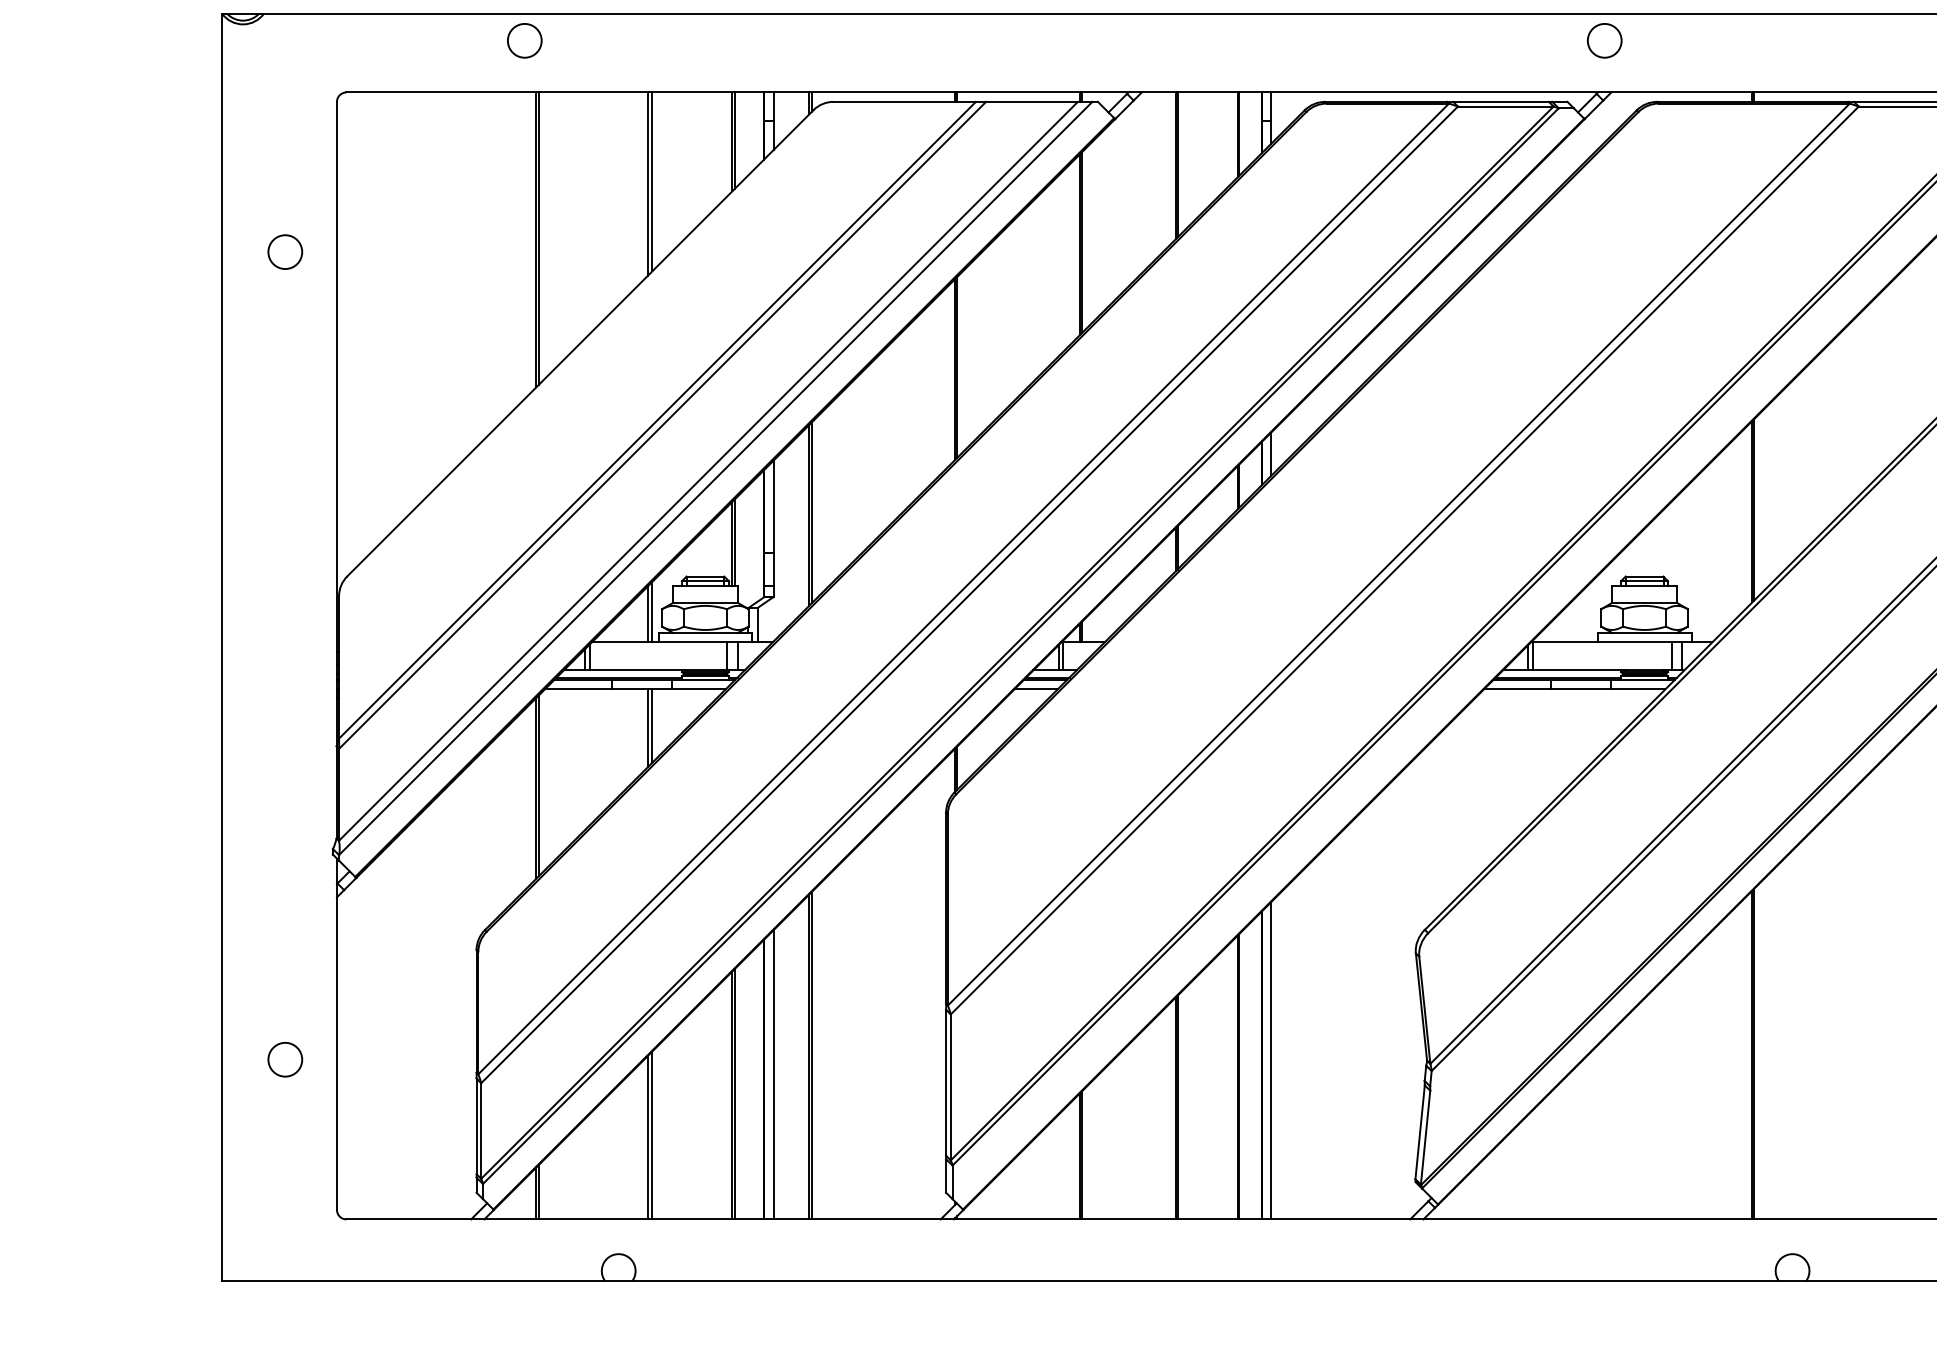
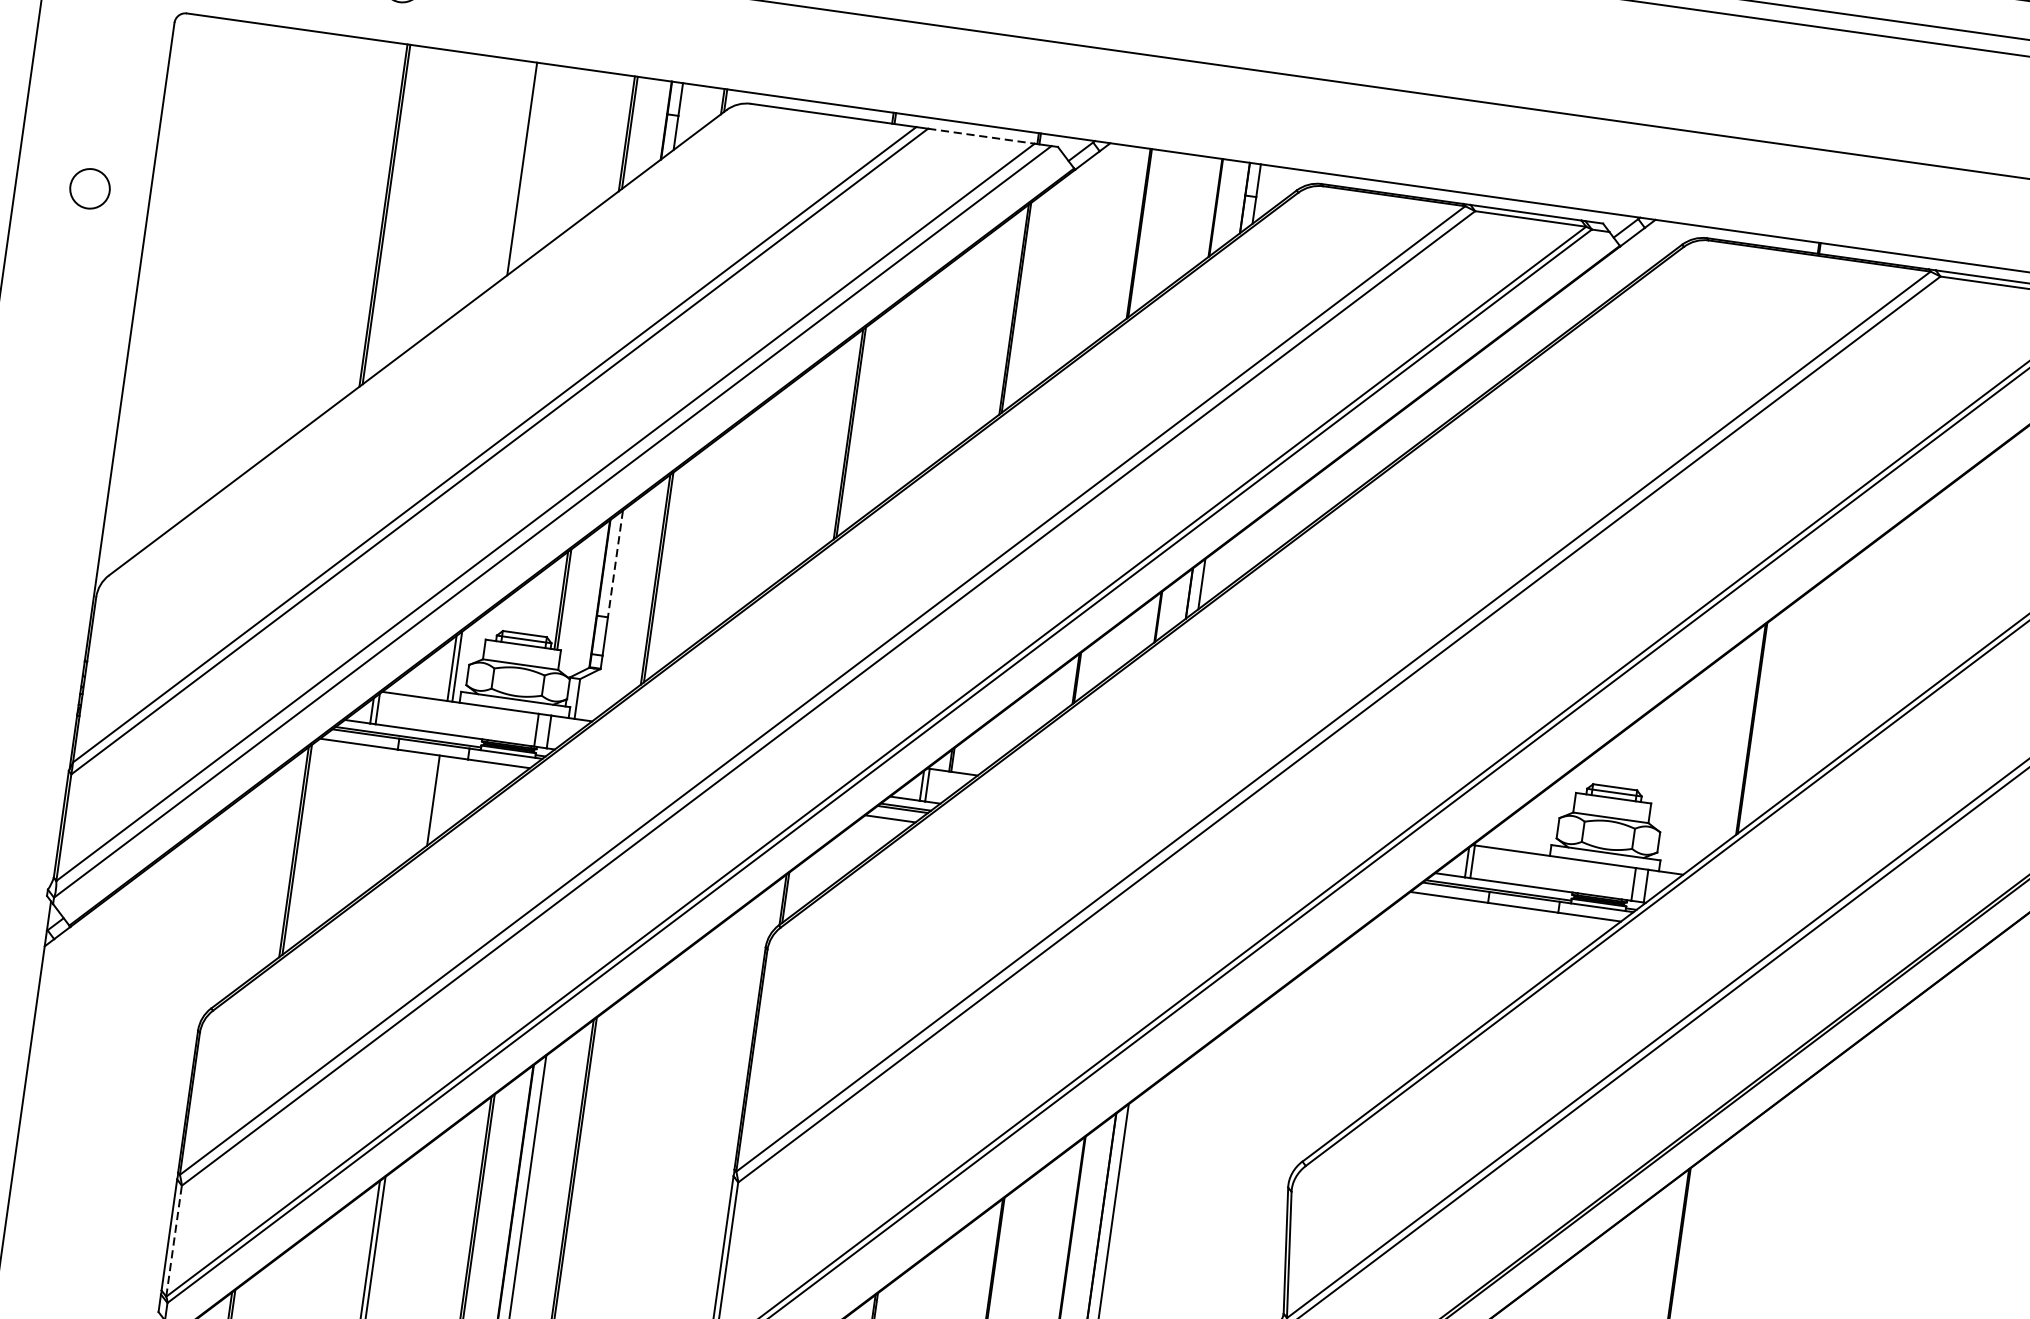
circle: (1604, 40) -> (1656, 158), removed
line: (1032, 101) -> (982, 135), solid -> dashed
line: (652, 181) -> (527, 166), removed
line: (773, 506) -> (615, 563), solid -> dashed
line: (652, 725) -> (439, 798), removed
line: (481, 1131) -> (174, 1241), solid -> dashed

